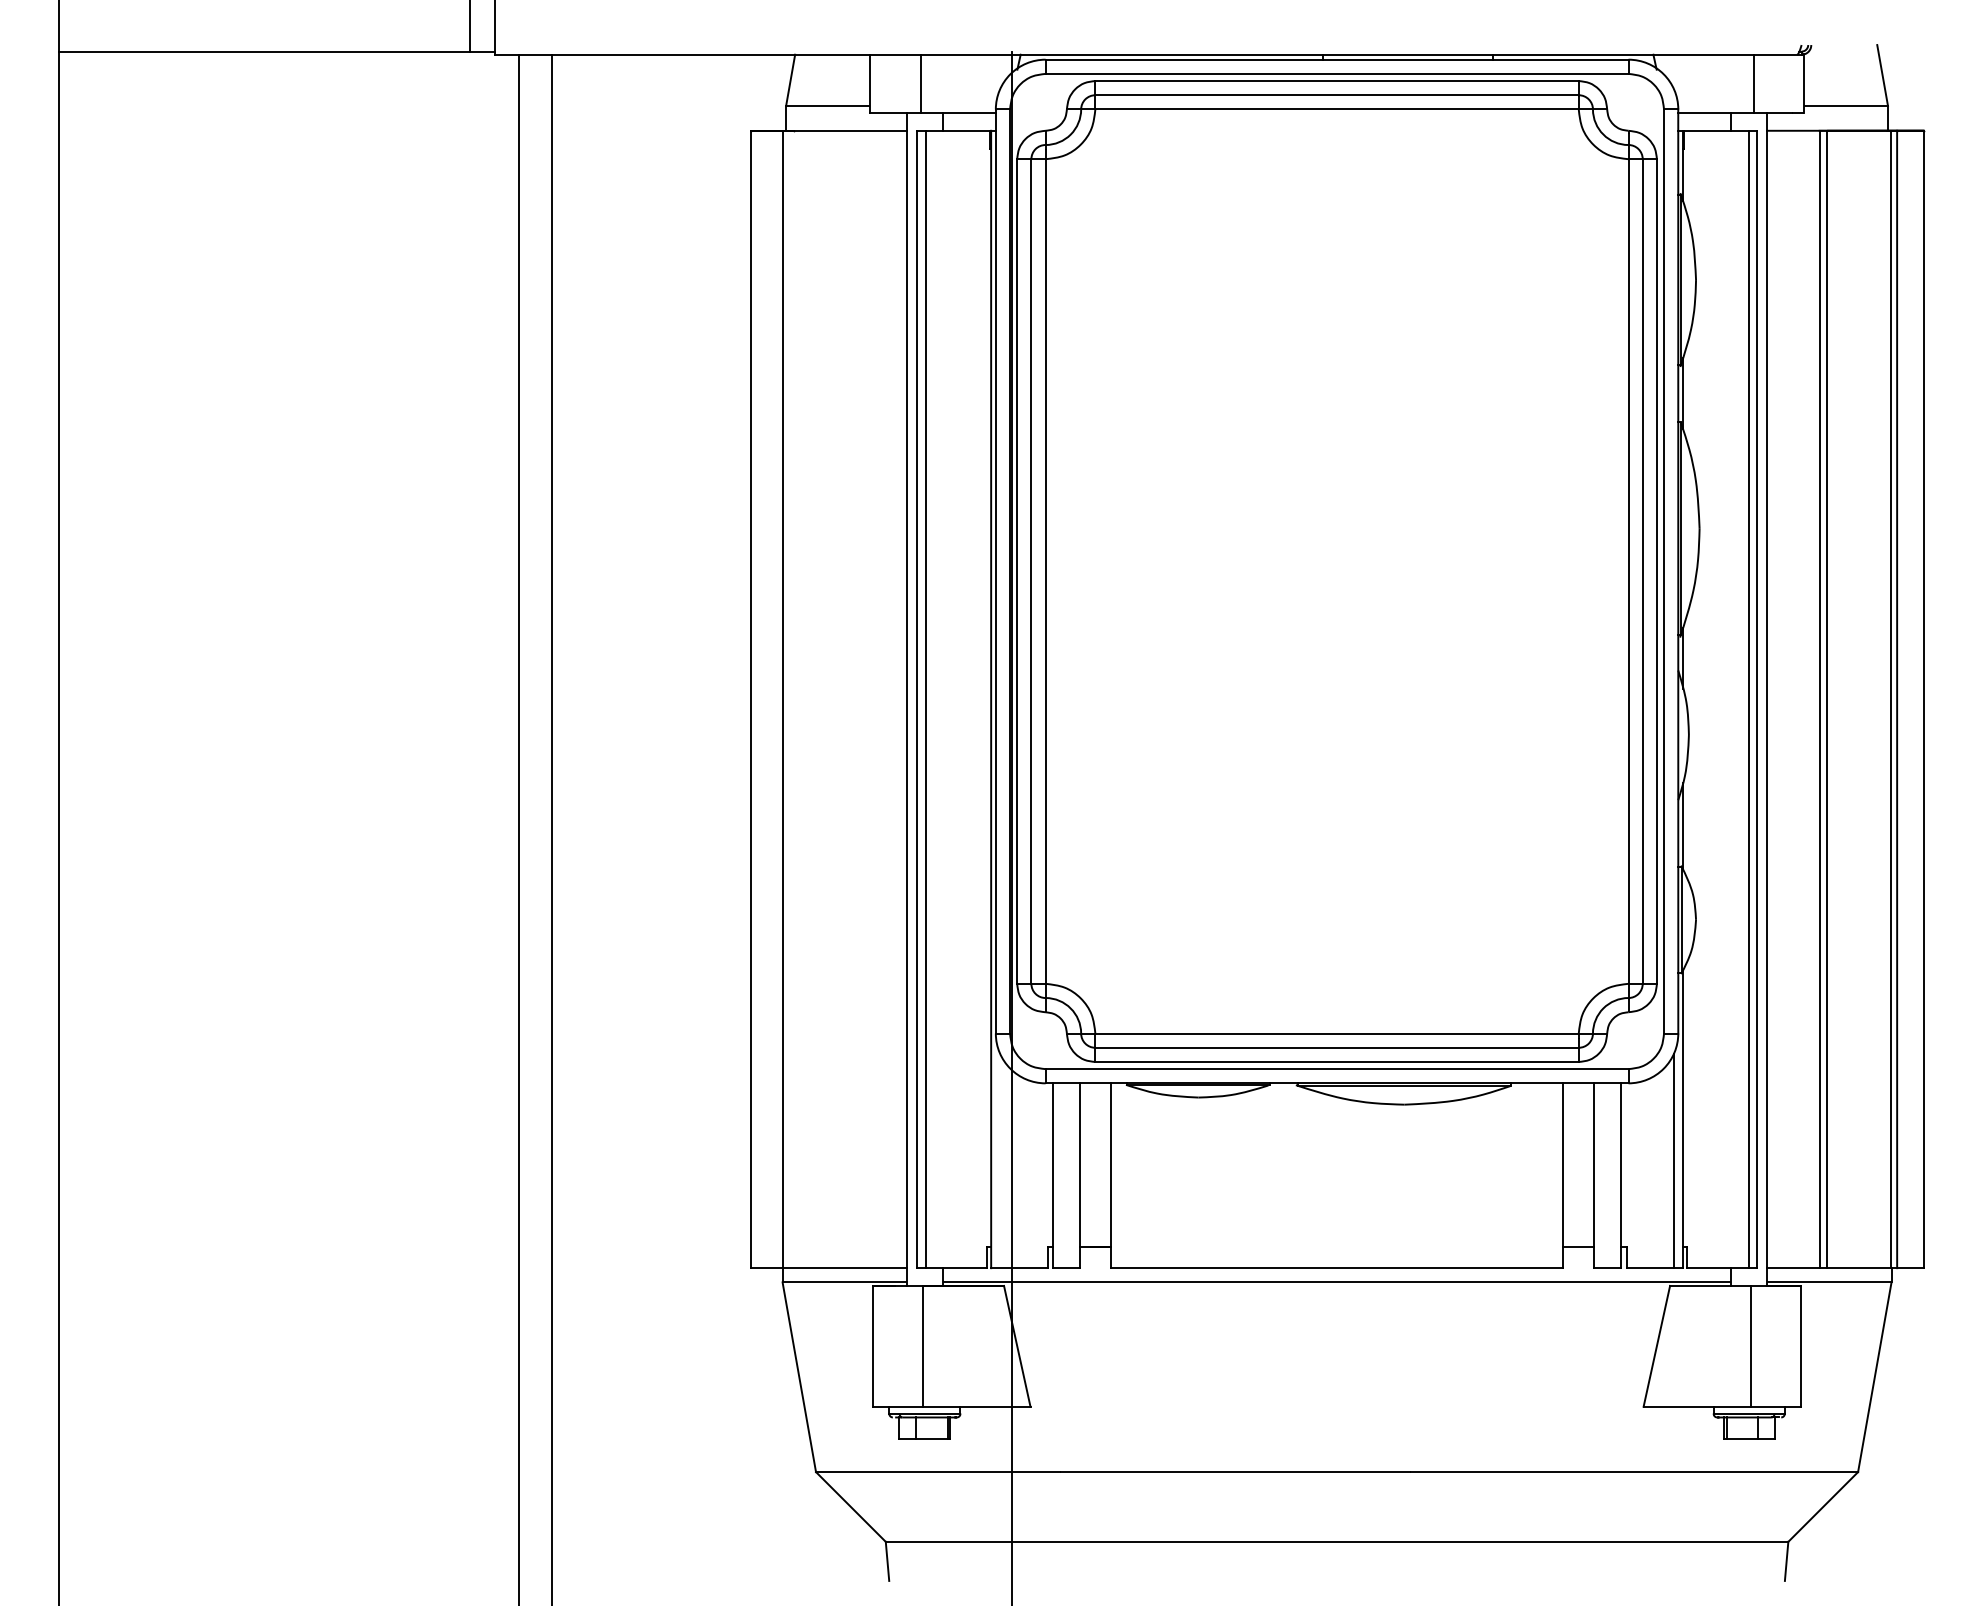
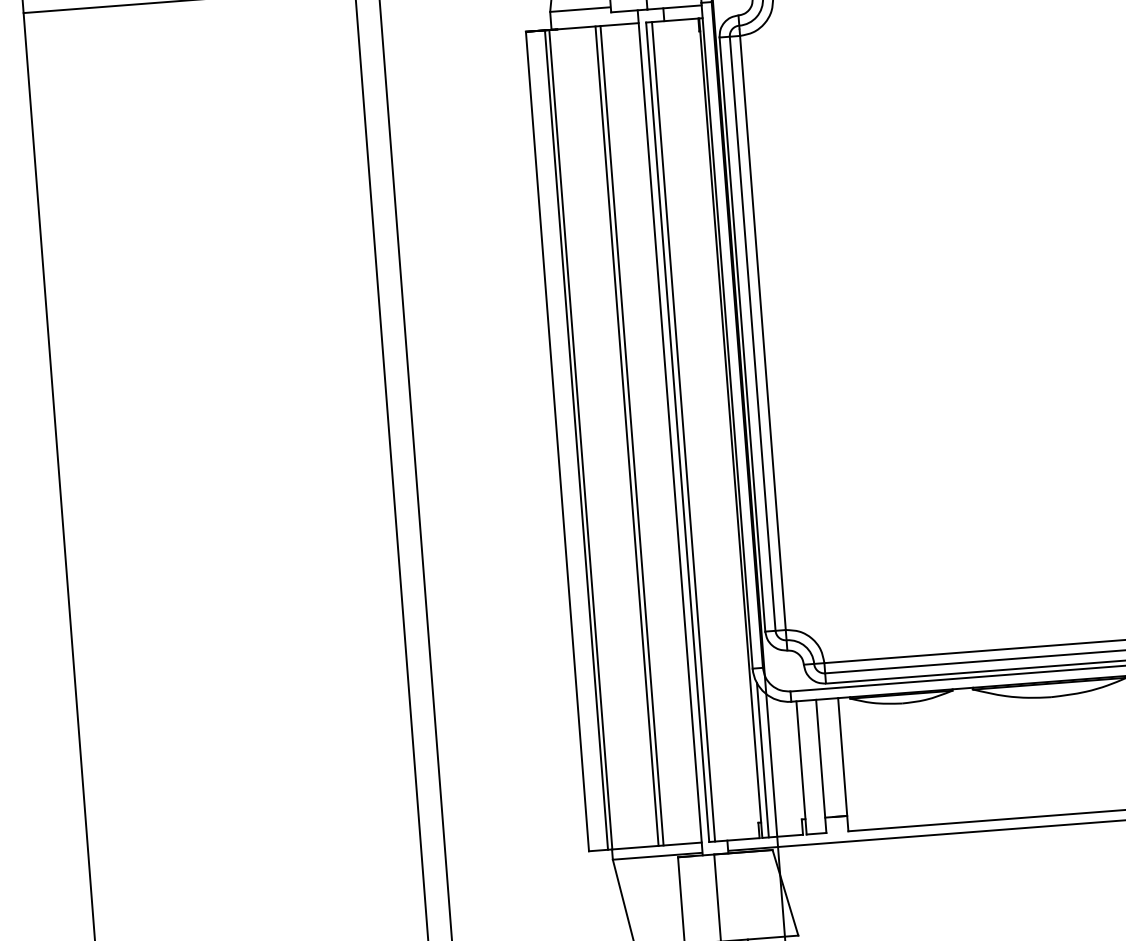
line: (776, 699) -> (576, 440), added
line: (847, 699) -> (627, 436), added
line: (854, 699) -> (632, 435), added
line: (1000, 1160) -> (763, 759), added

